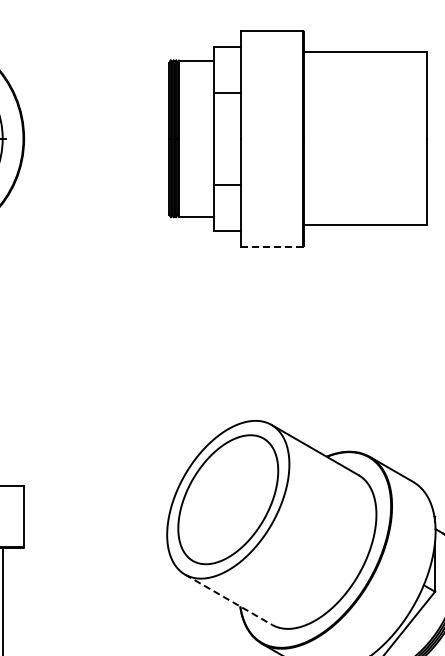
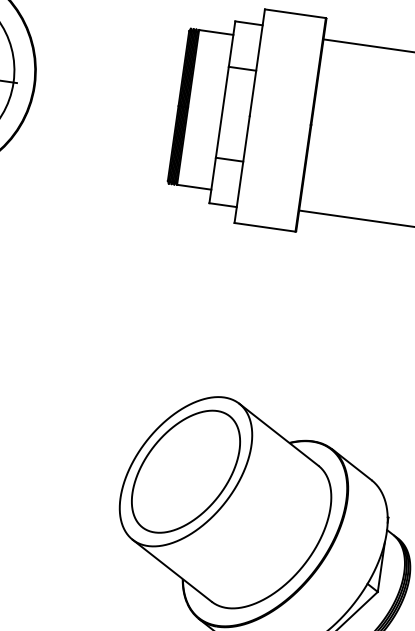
line: (272, 246) -> (265, 227), dashed -> solid
line: (229, 599) -> (173, 570), dashed -> solid

